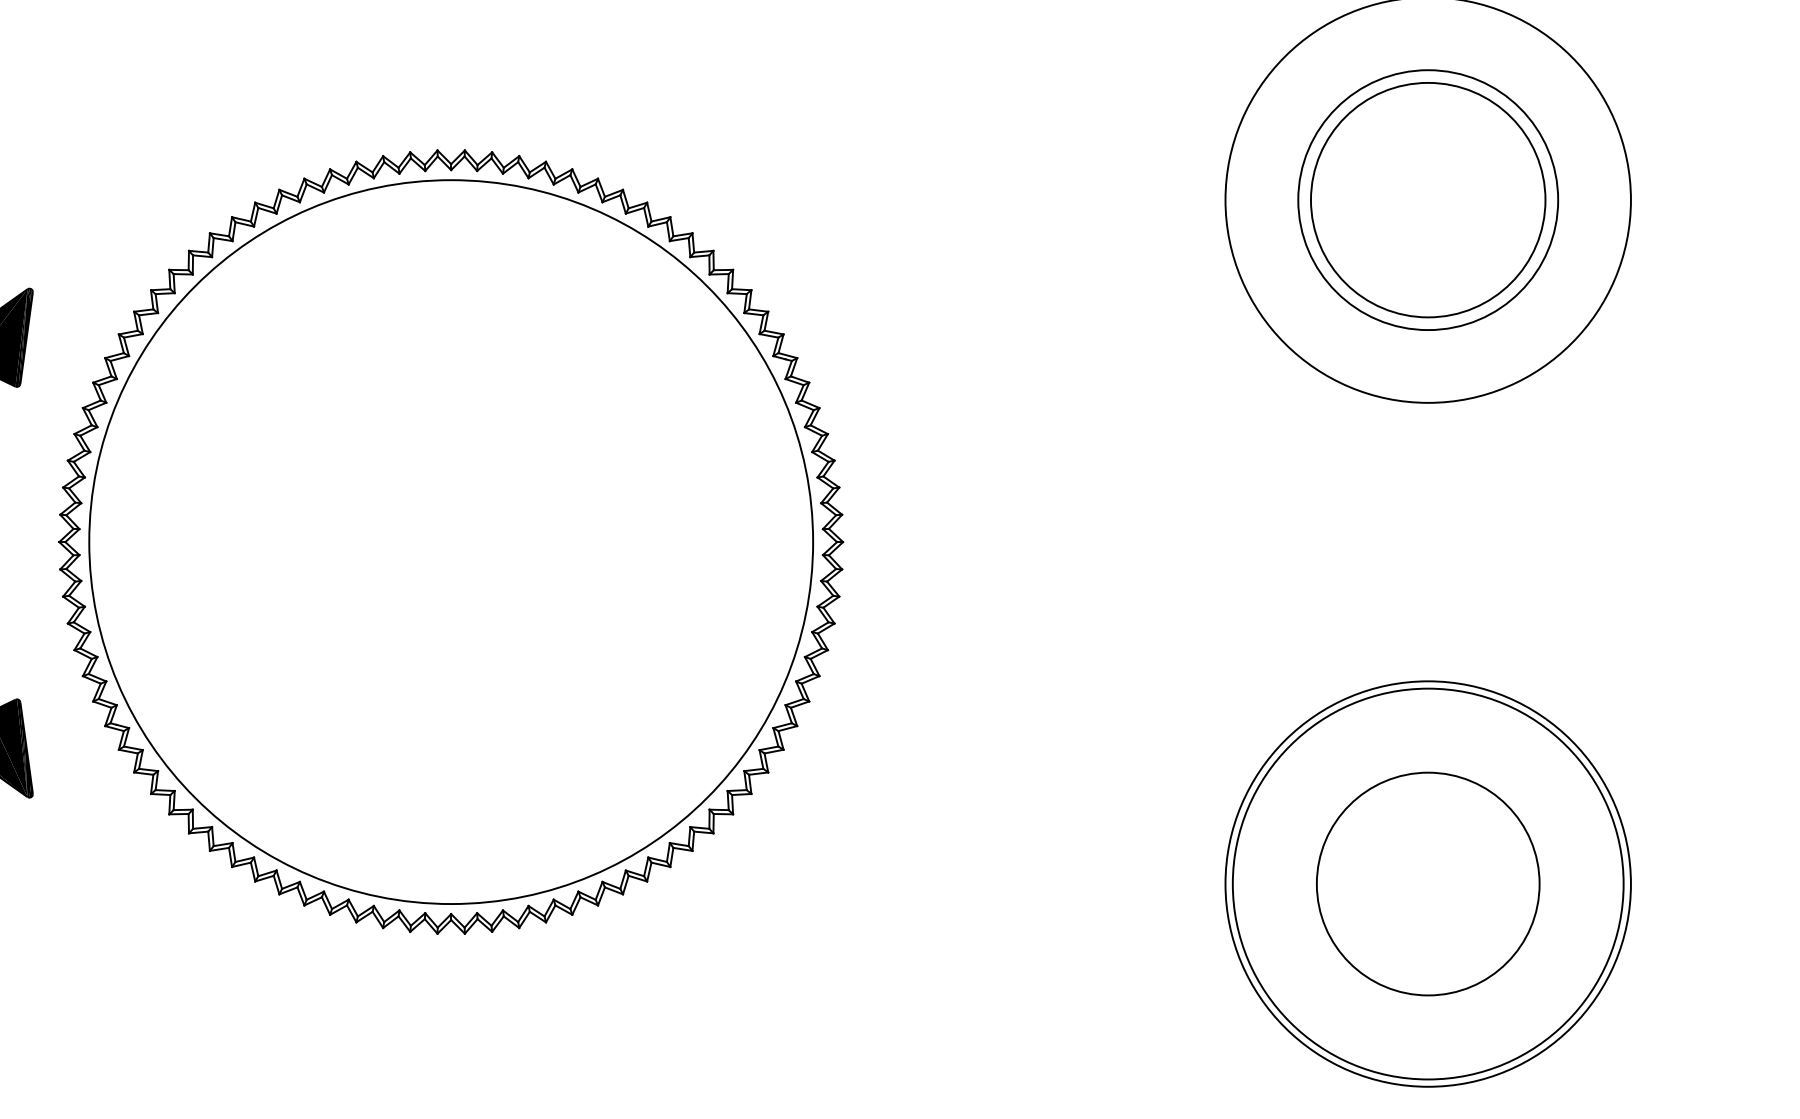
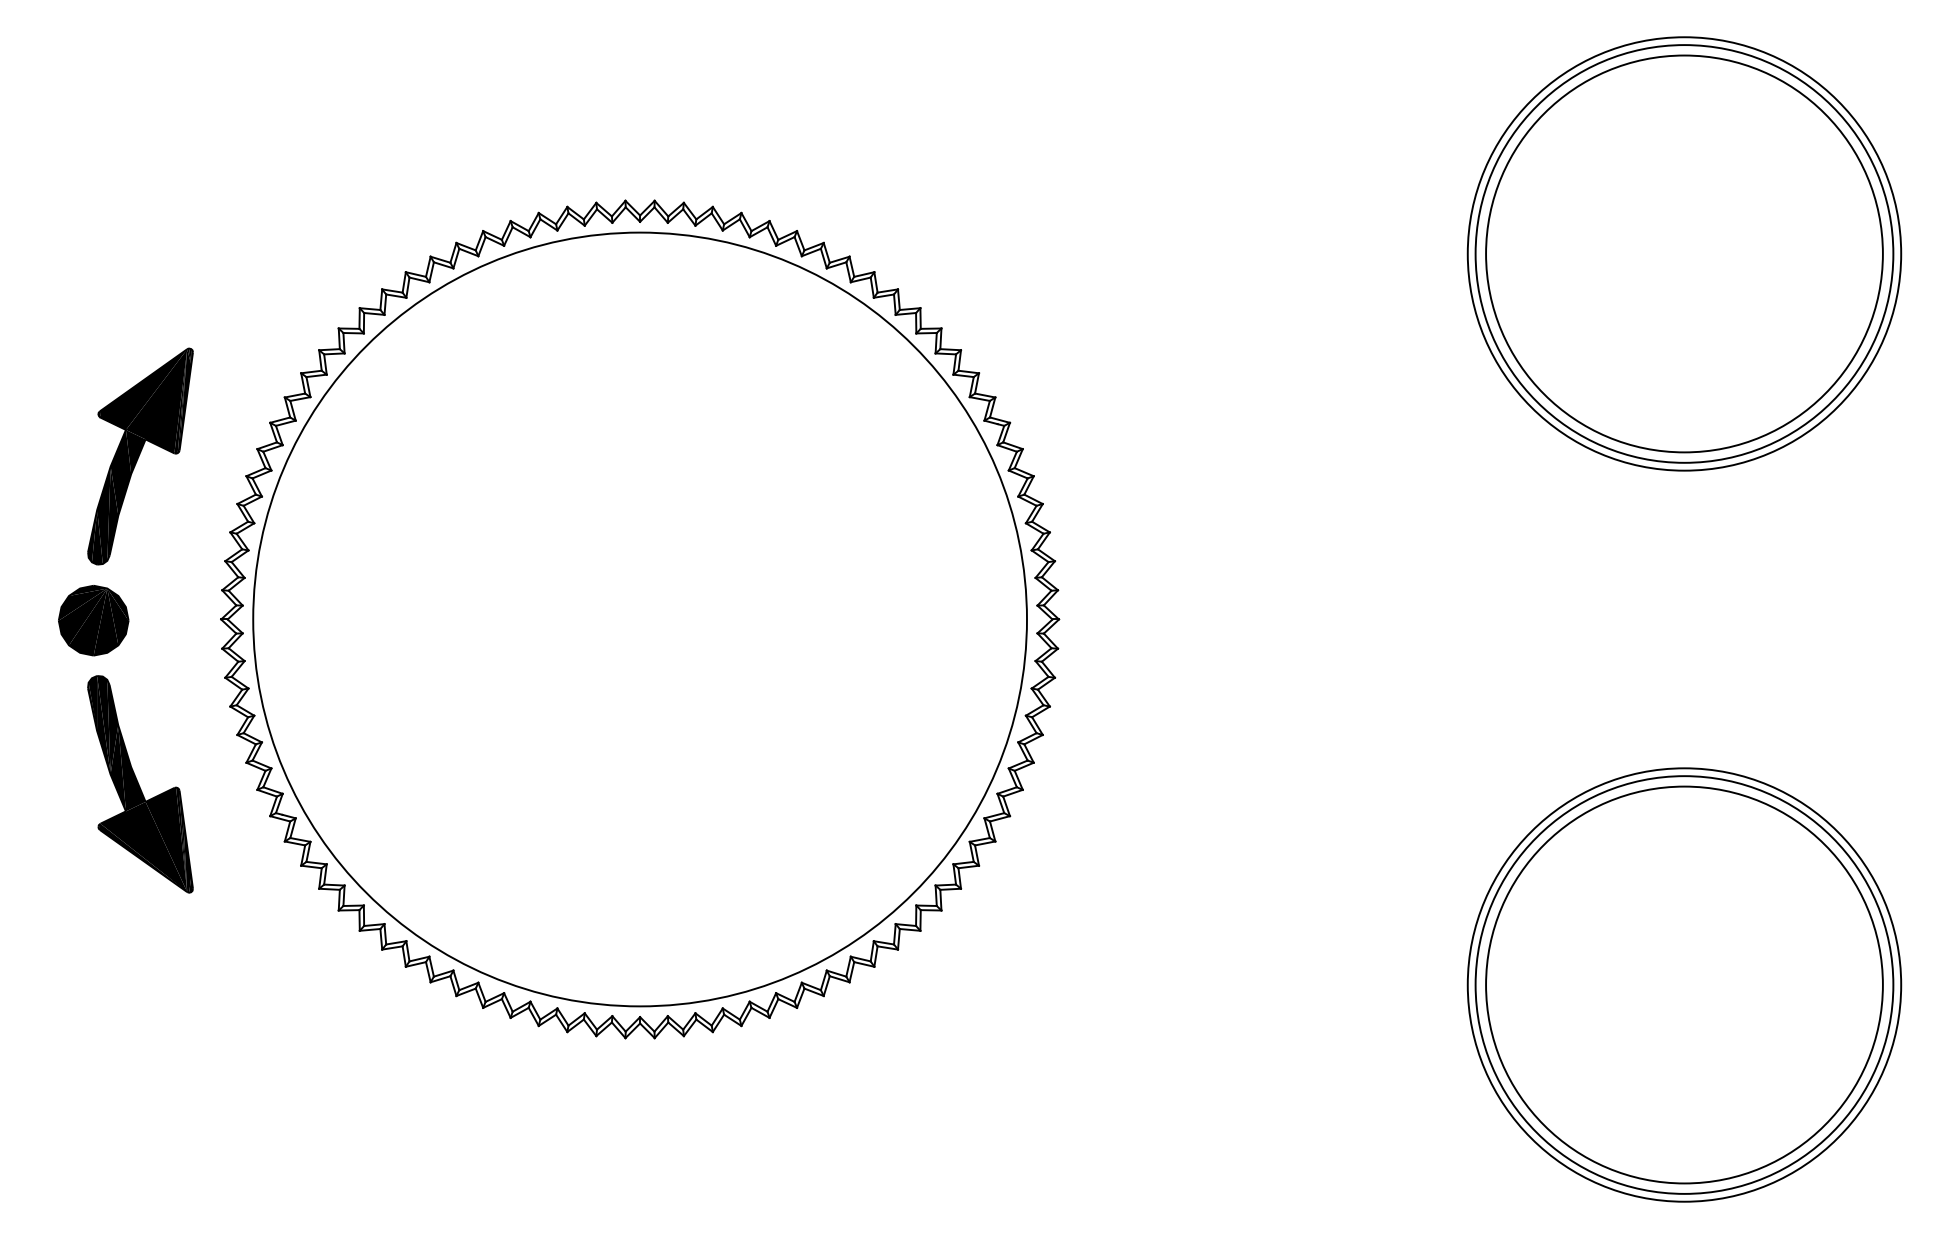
circle: (1428, 199) -> (1684, 253), size x1.43
circle: (1428, 199) -> (1684, 253), size x1.67
circle: (1428, 883) -> (1684, 984), size x1.67

